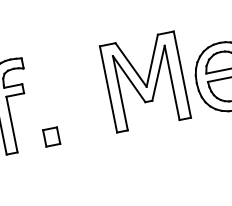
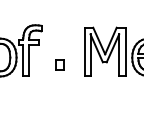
part: (50, 136) -> (59, 64), moved

